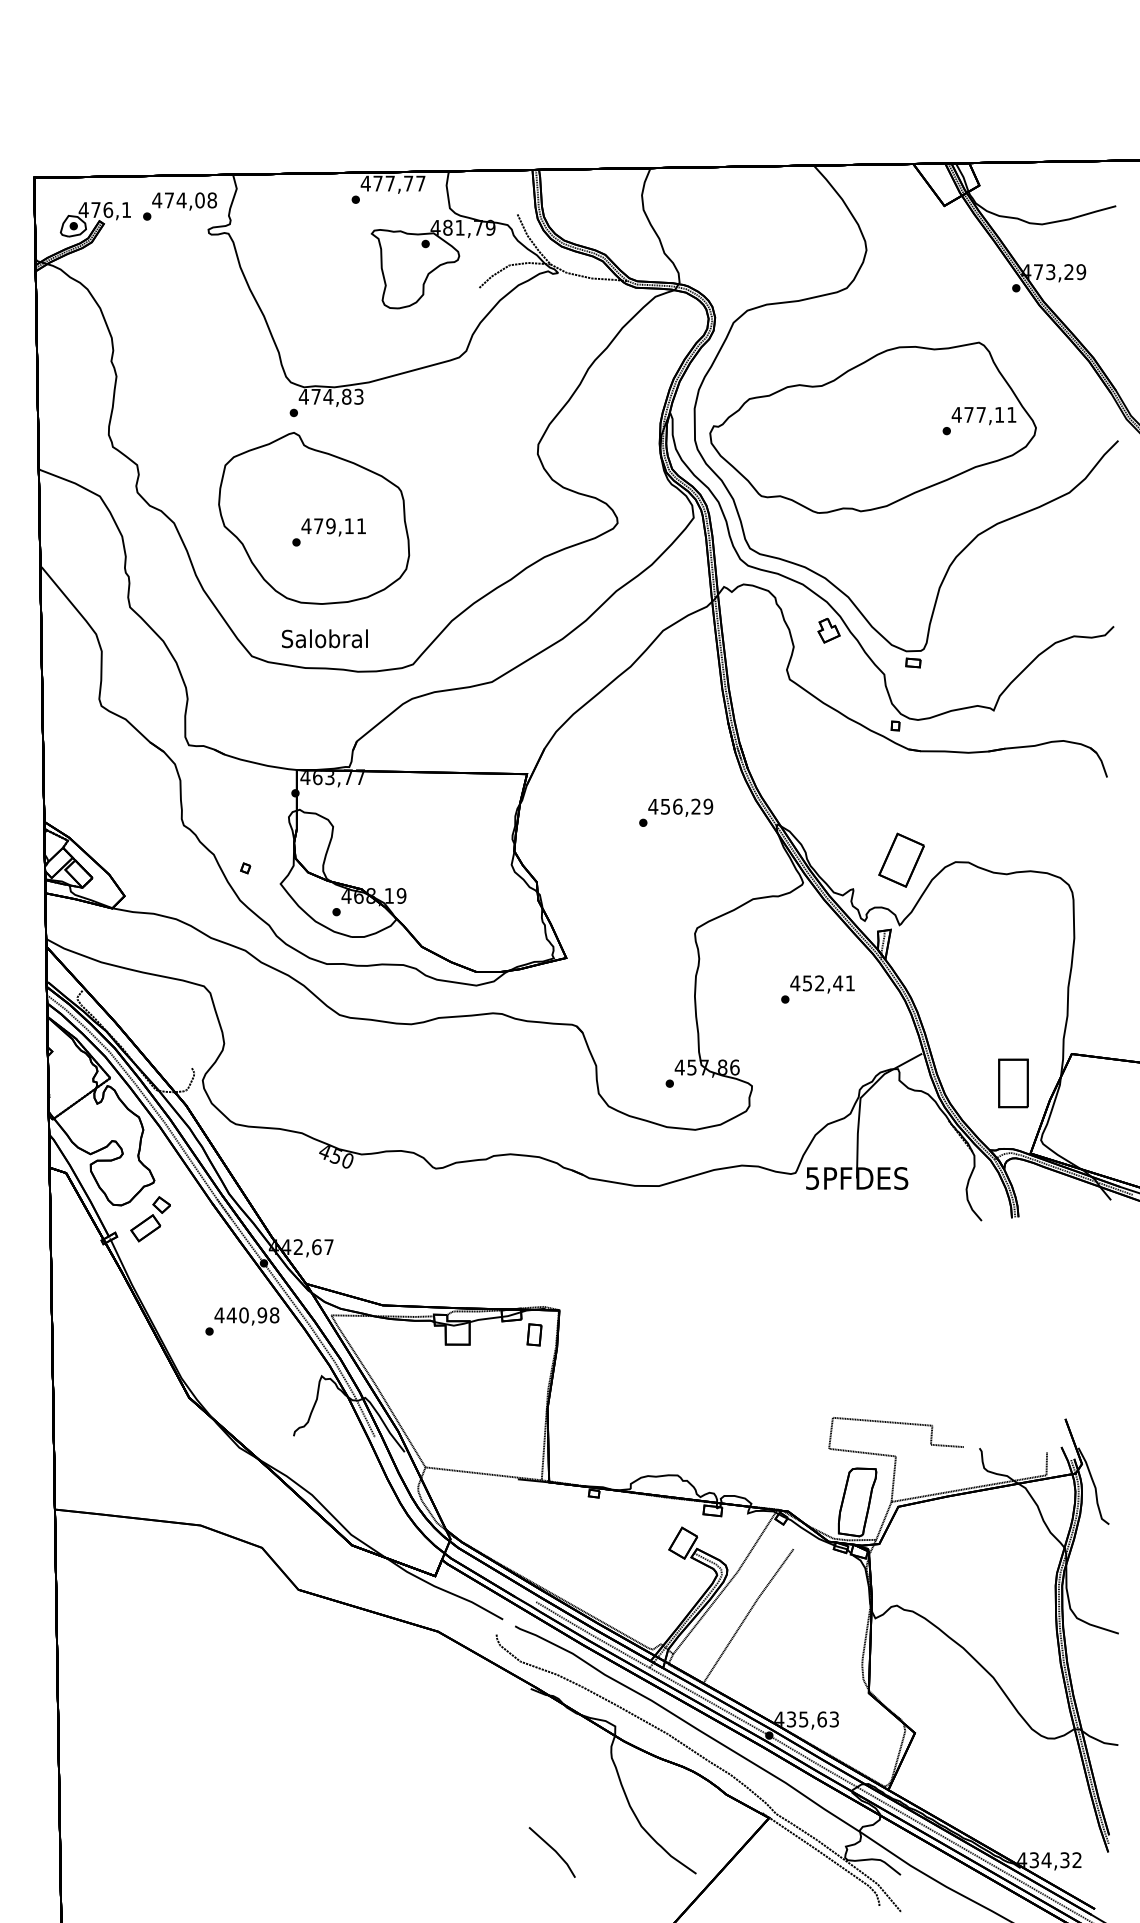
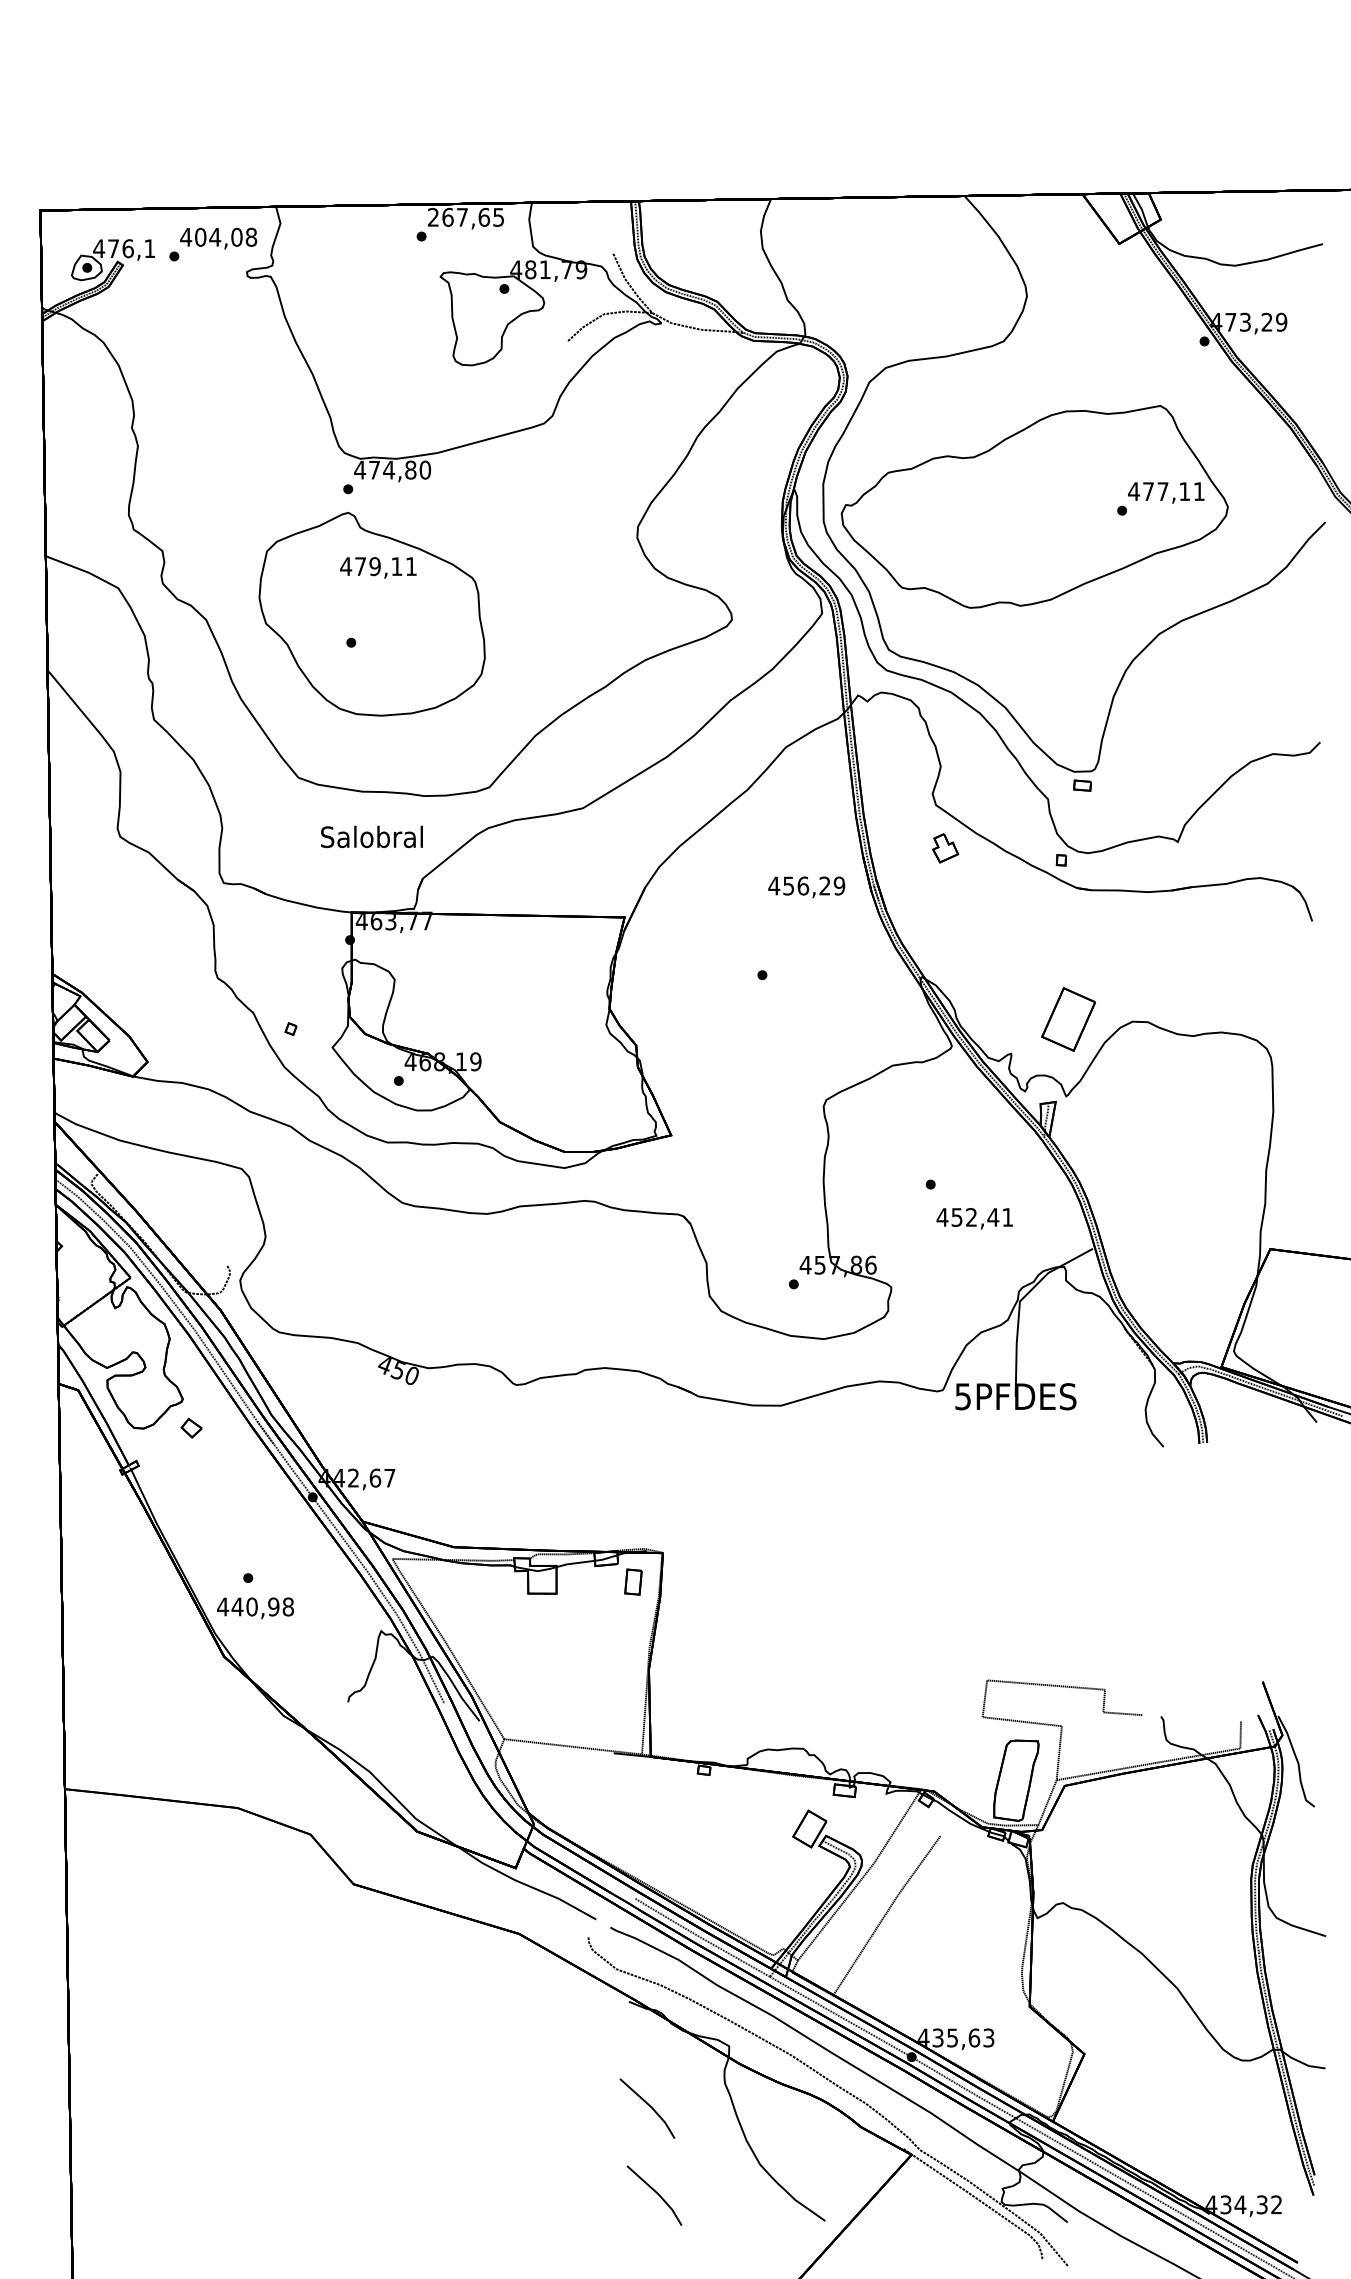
text: (392, 182) -> (465, 216), 477,77 -> 267,65
text: (169, 199) -> (200, 236), 474,08 -> 404,08
text: (359, 396) -> (425, 469), 474,83 -> 474,80
text: (333, 527) -> (378, 567), moved
part: (828, 630) -> (945, 848), moved
text: (324, 638) -> (371, 836), moved
text: (680, 807) -> (806, 887), moved
text: (822, 984) -> (974, 1218), moved
part: (1013, 1083) -> (1201, 1284), removed
part: (145, 1228) -> (172, 1455), removed
text: (246, 1316) -> (255, 1608), moved
line: (548, 1777) -> (649, 2106), added

